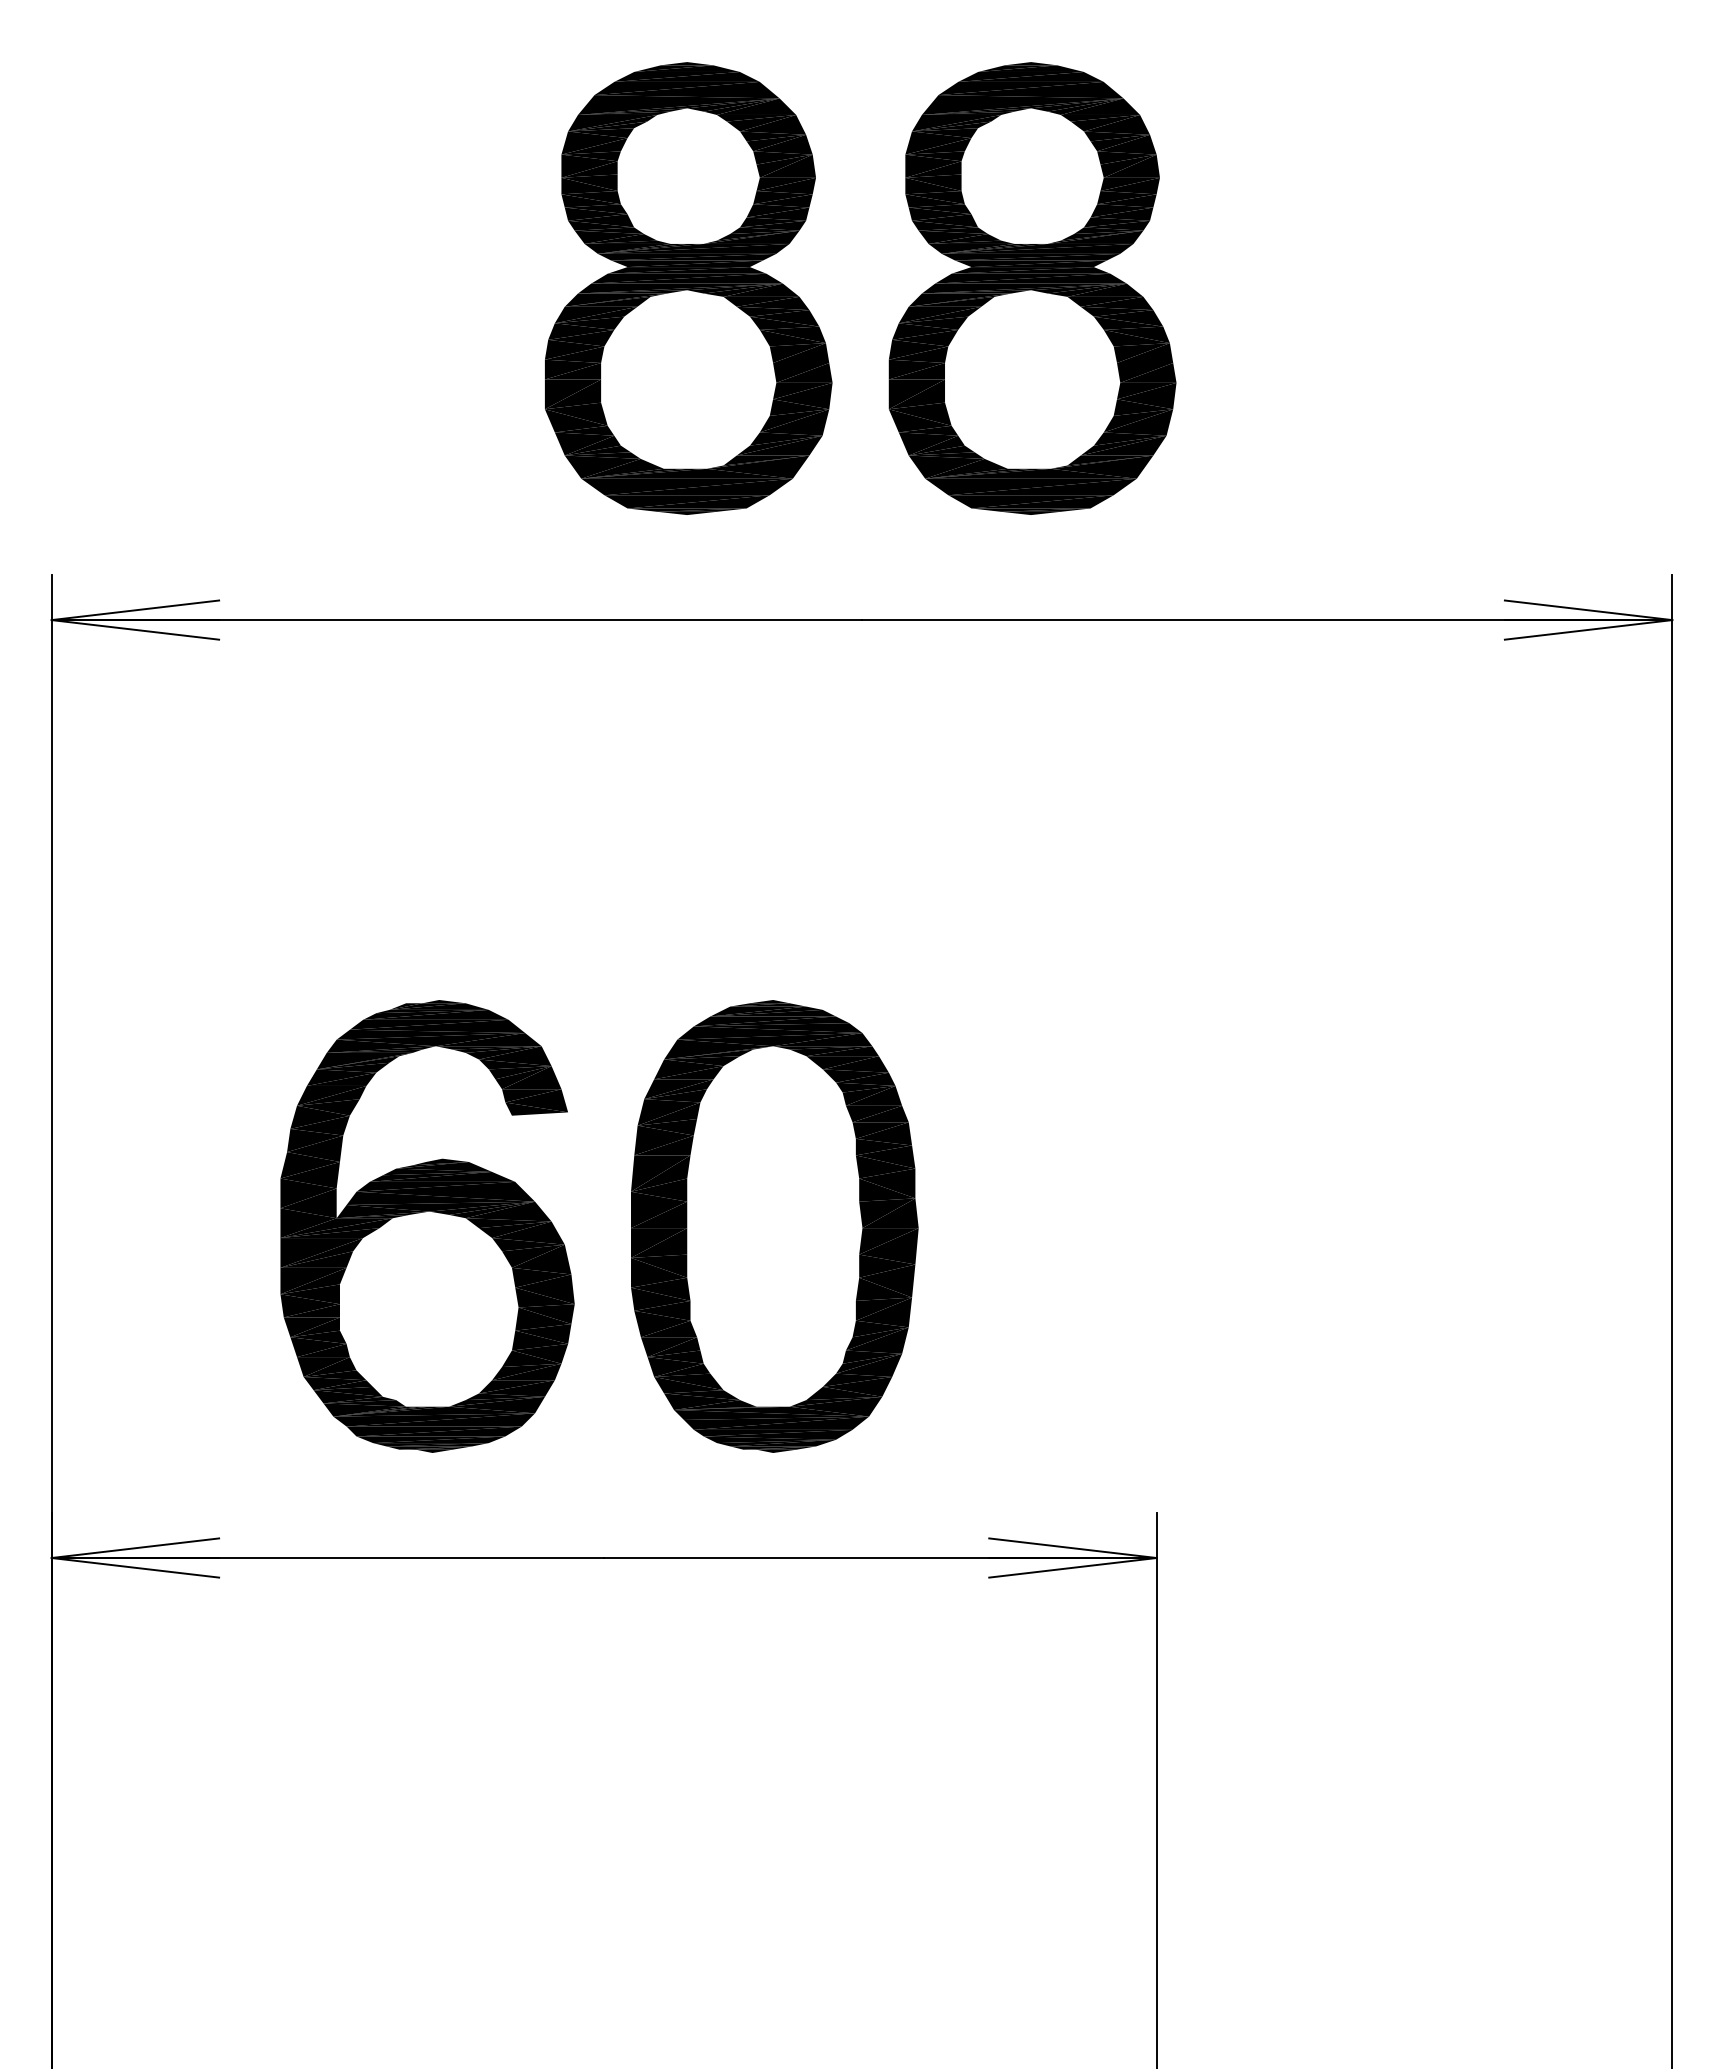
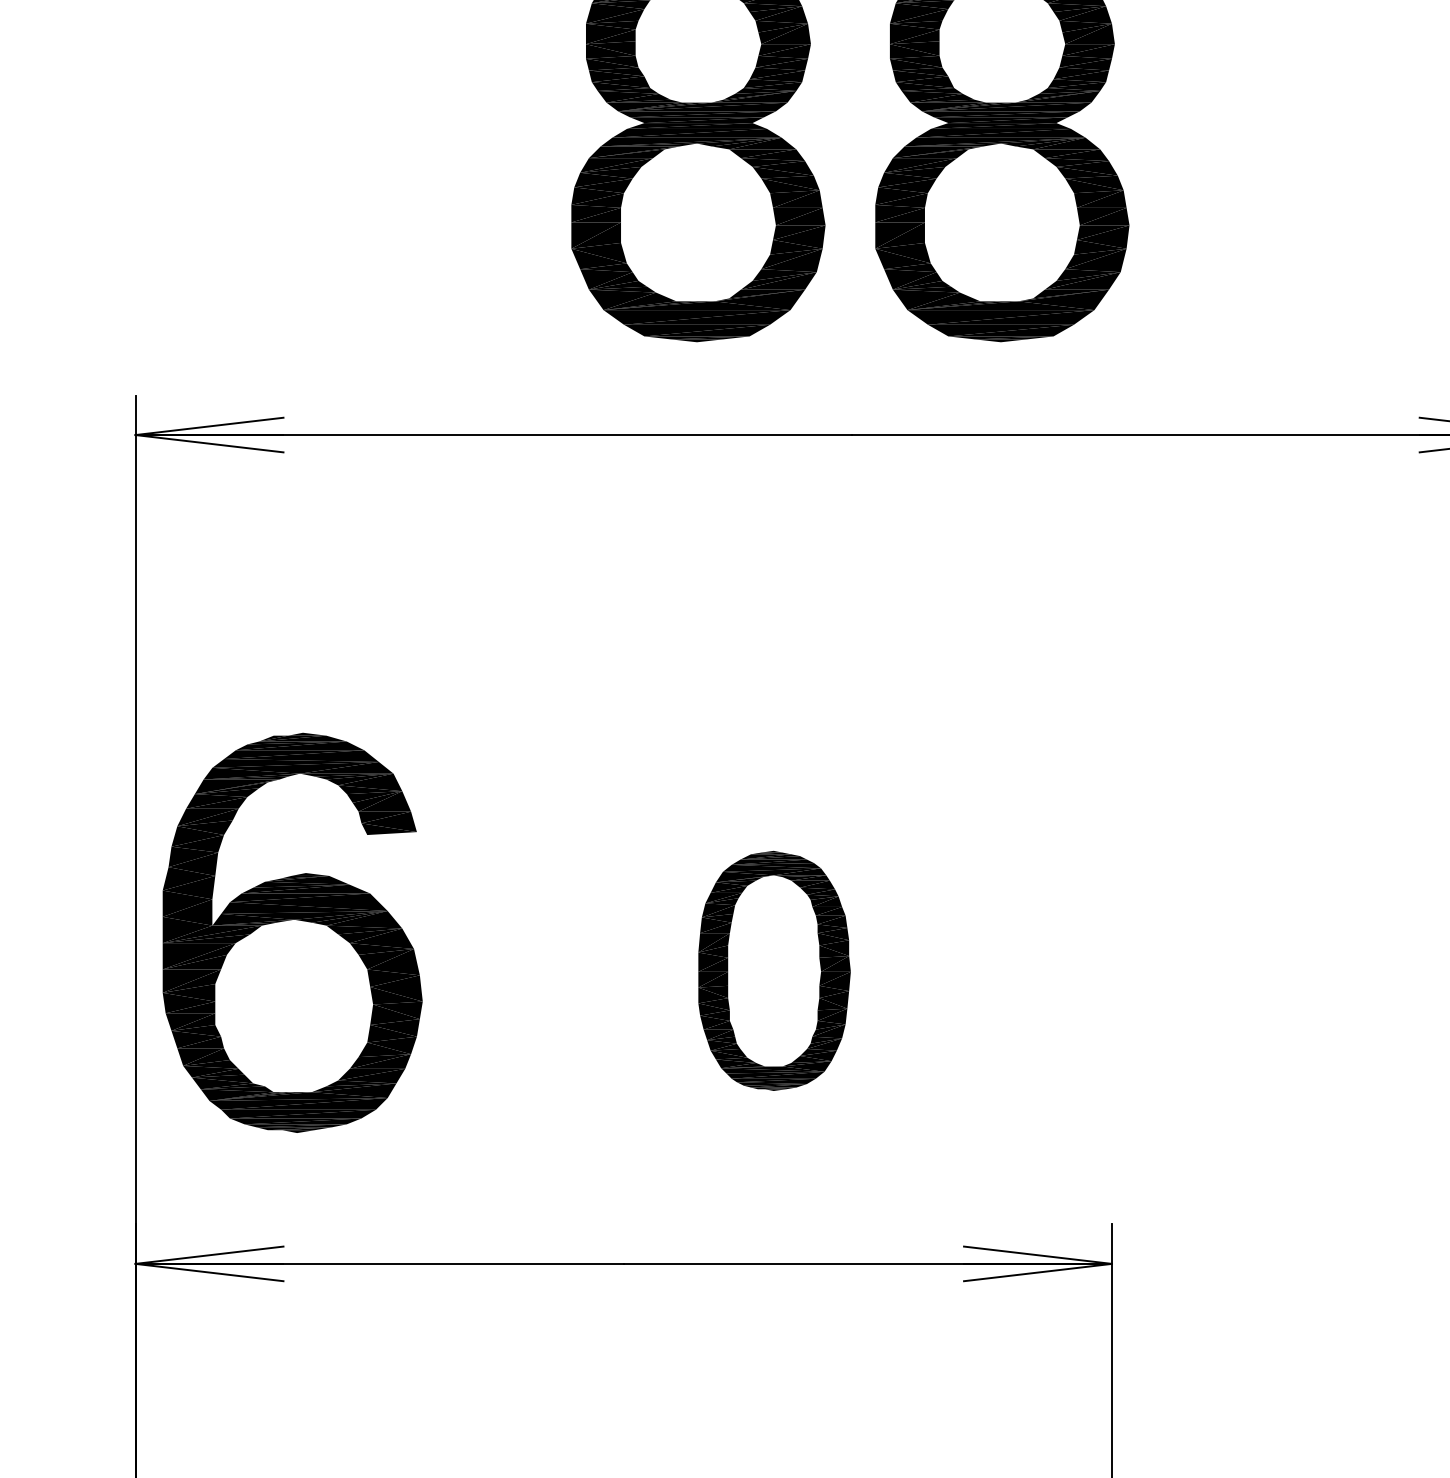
part: (427, 1226) -> (292, 932), moved
part: (774, 1226) -> (774, 970), size x0.6

